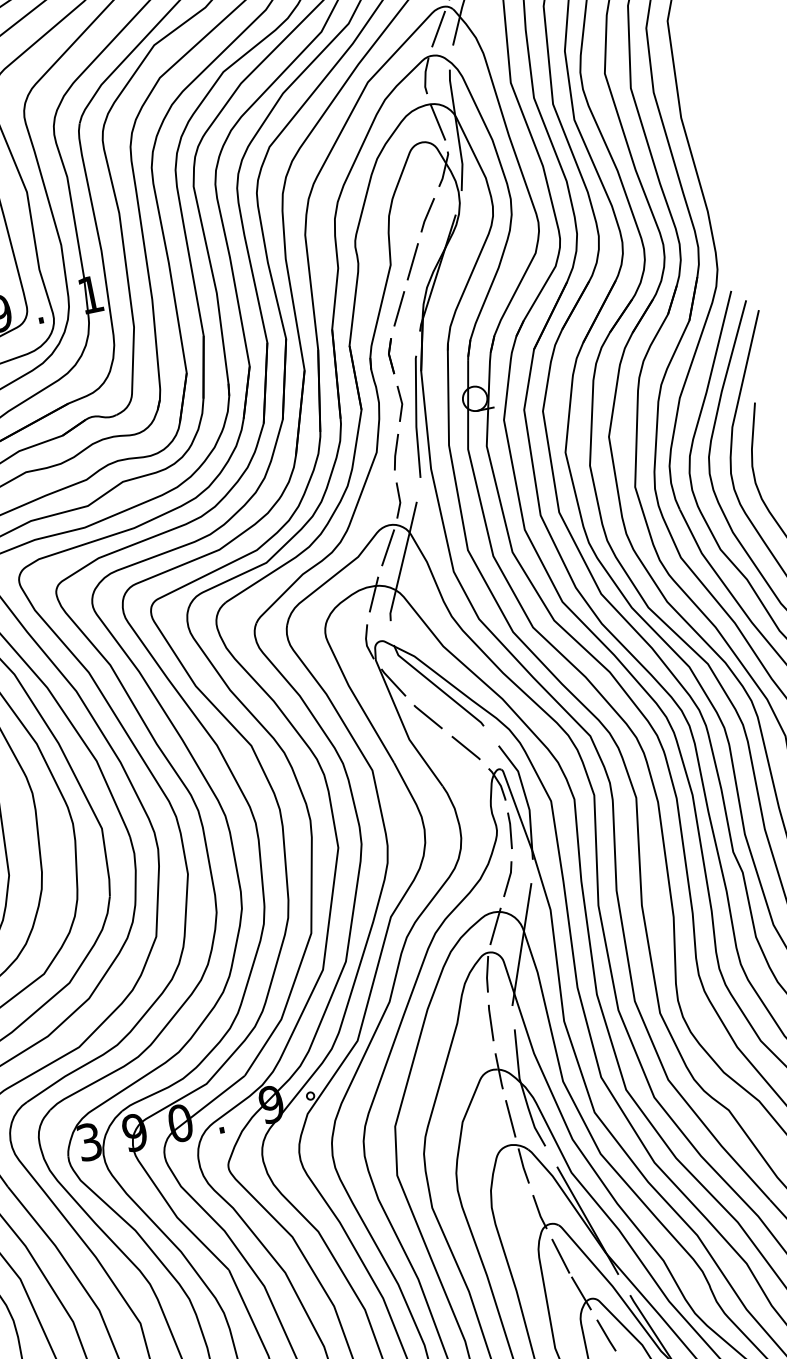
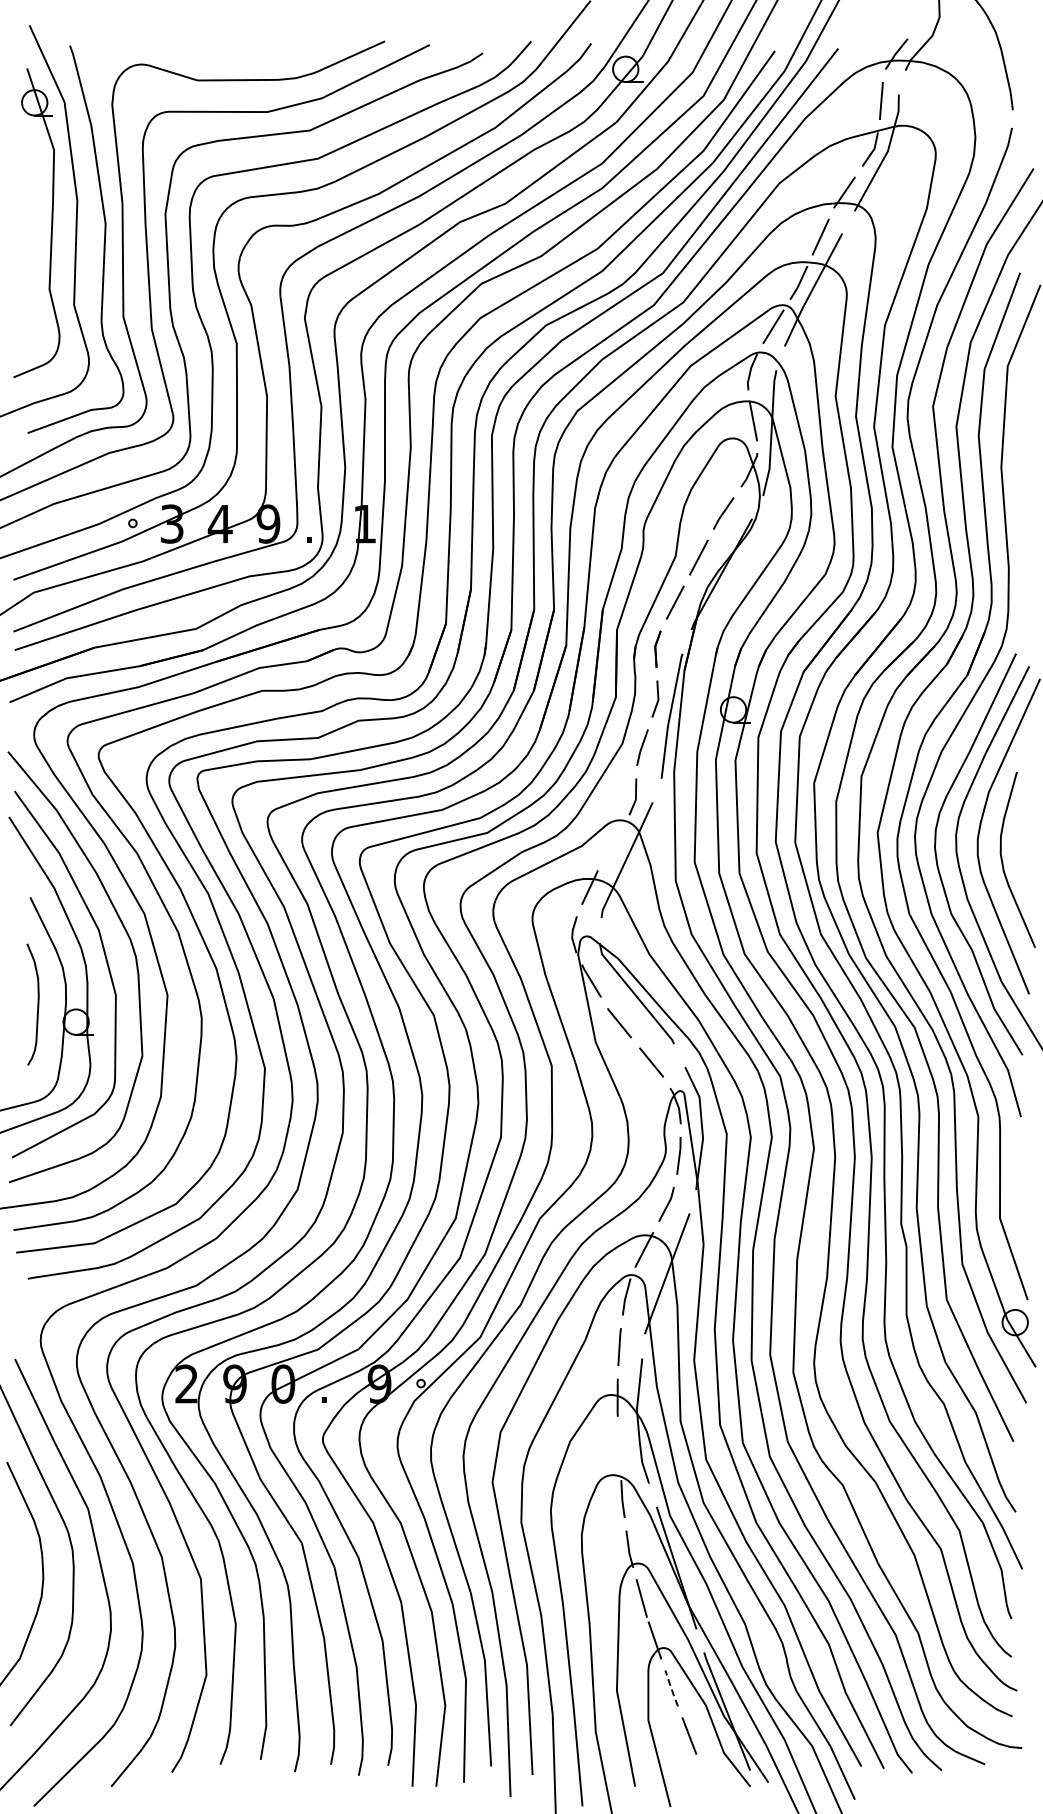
line: (387, 547) -> (613, 842), removed
line: (510, 1118) -> (619, 1448), removed
text: (88, 1141) -> (186, 1383), 3 -> 2
line: (606, 1335) -> (671, 1688), solid -> dashed

